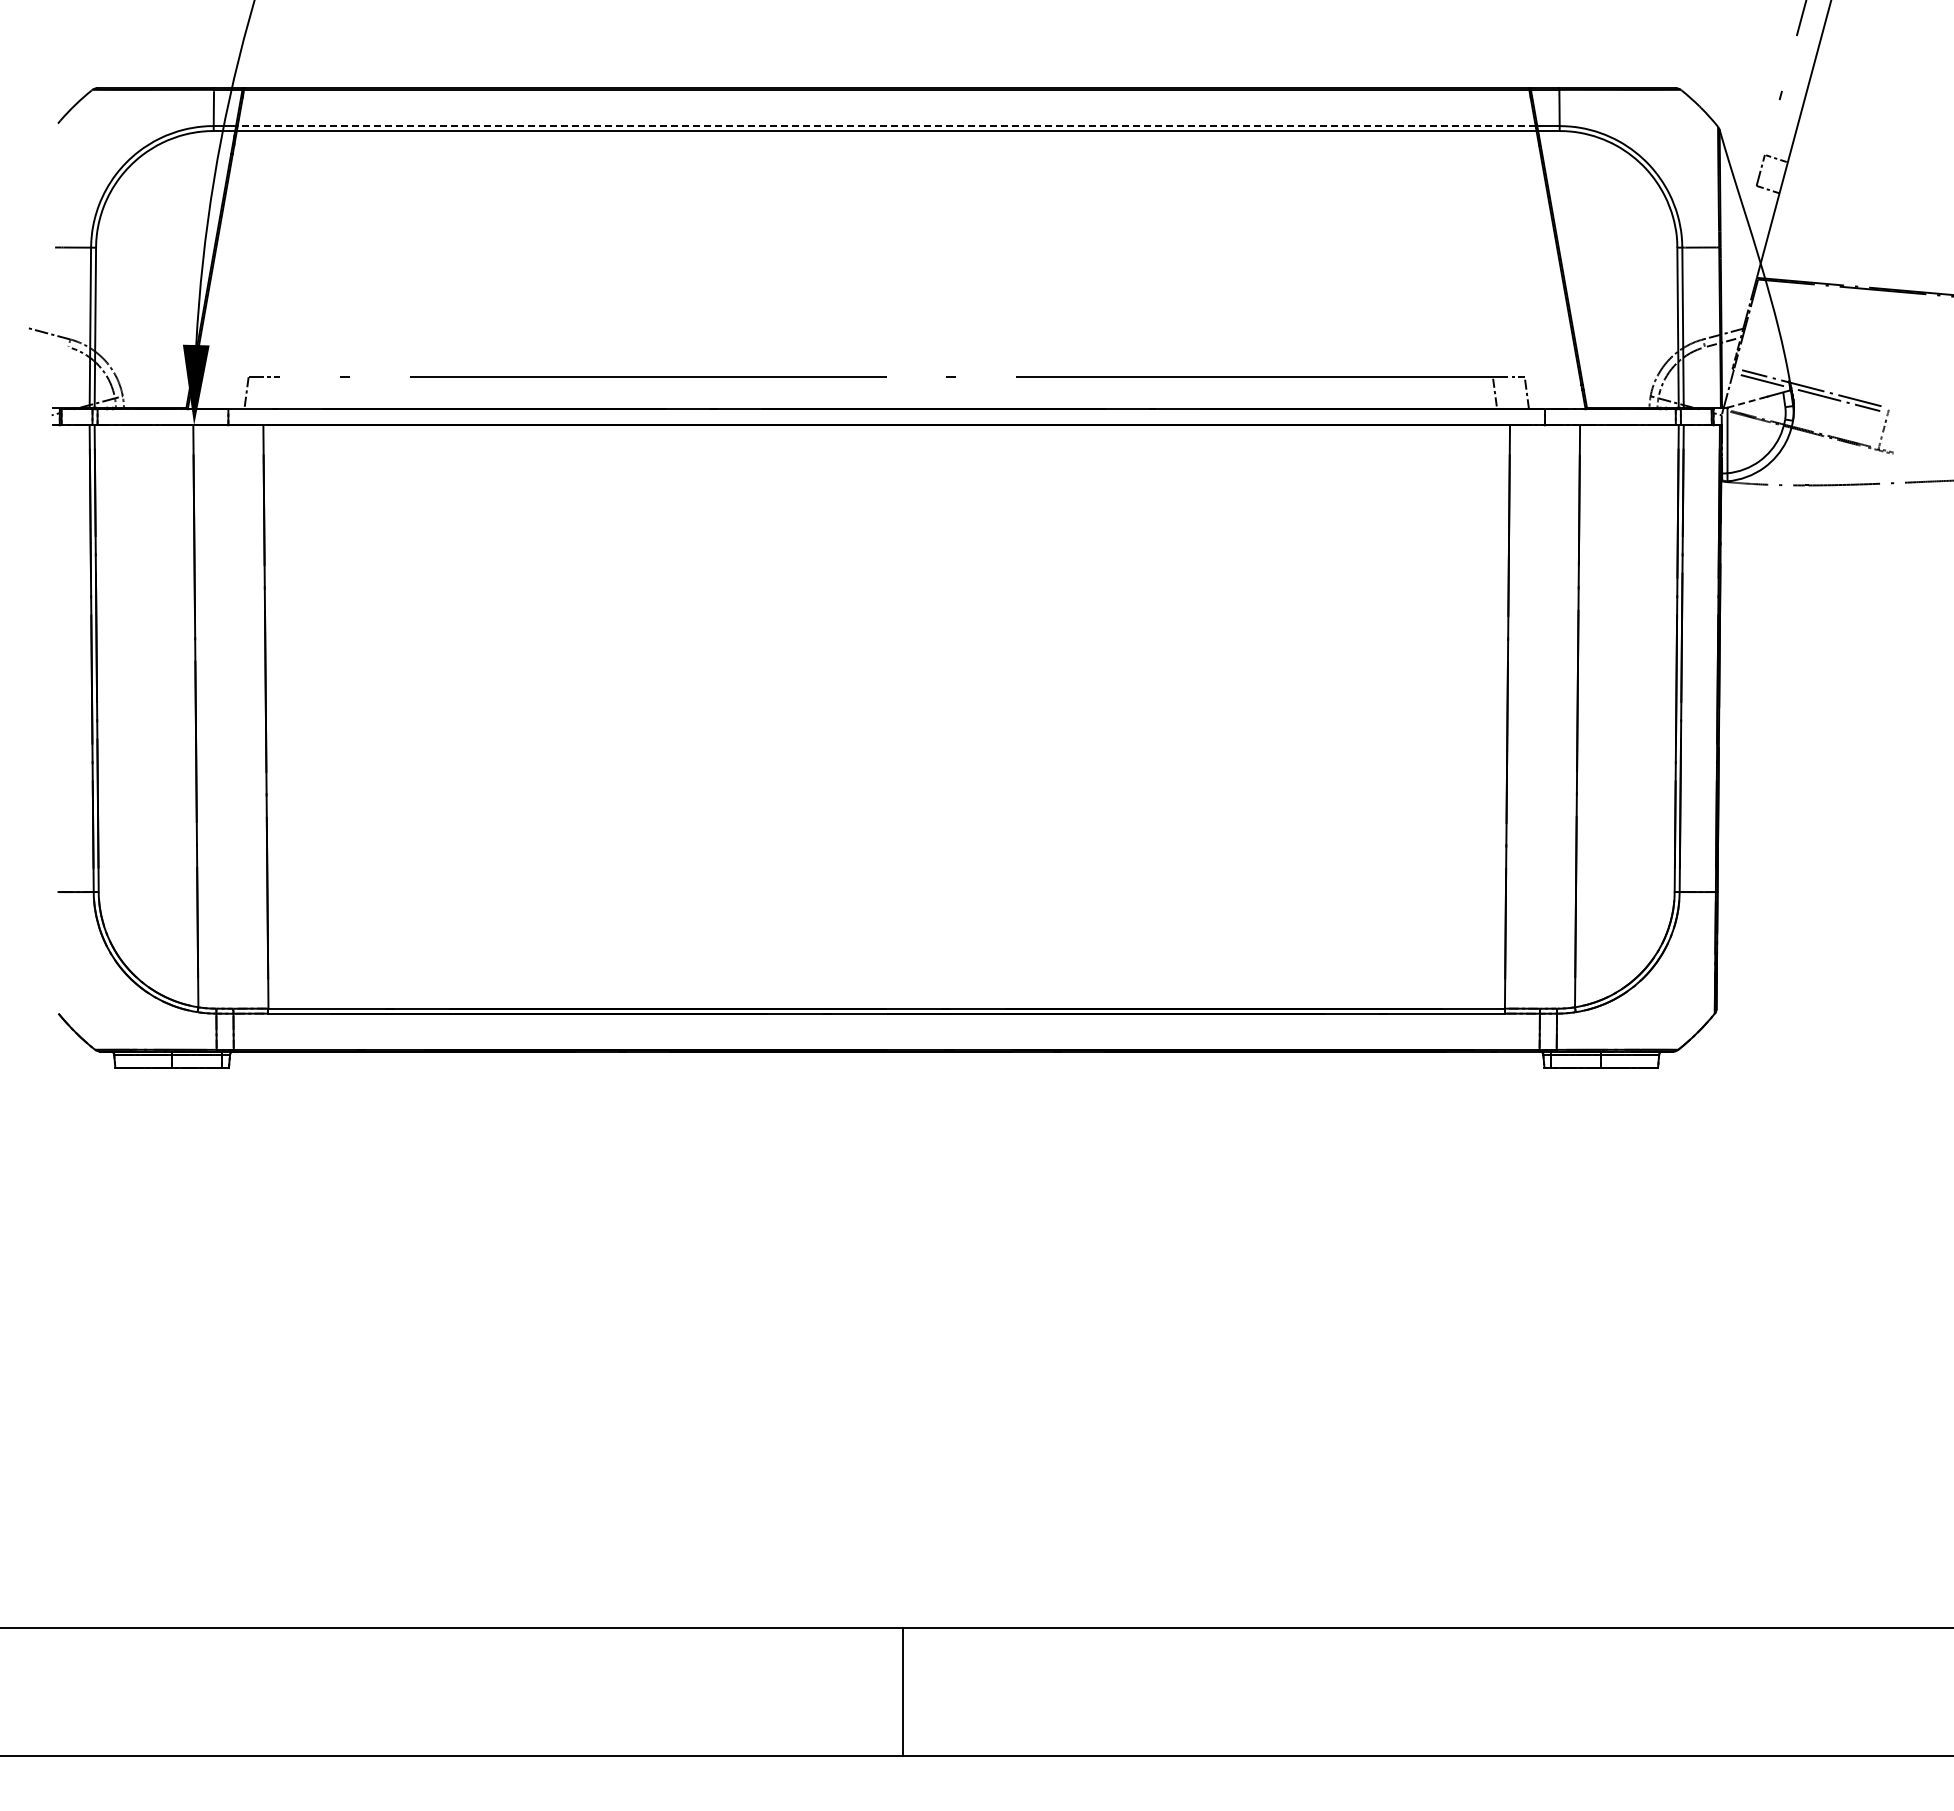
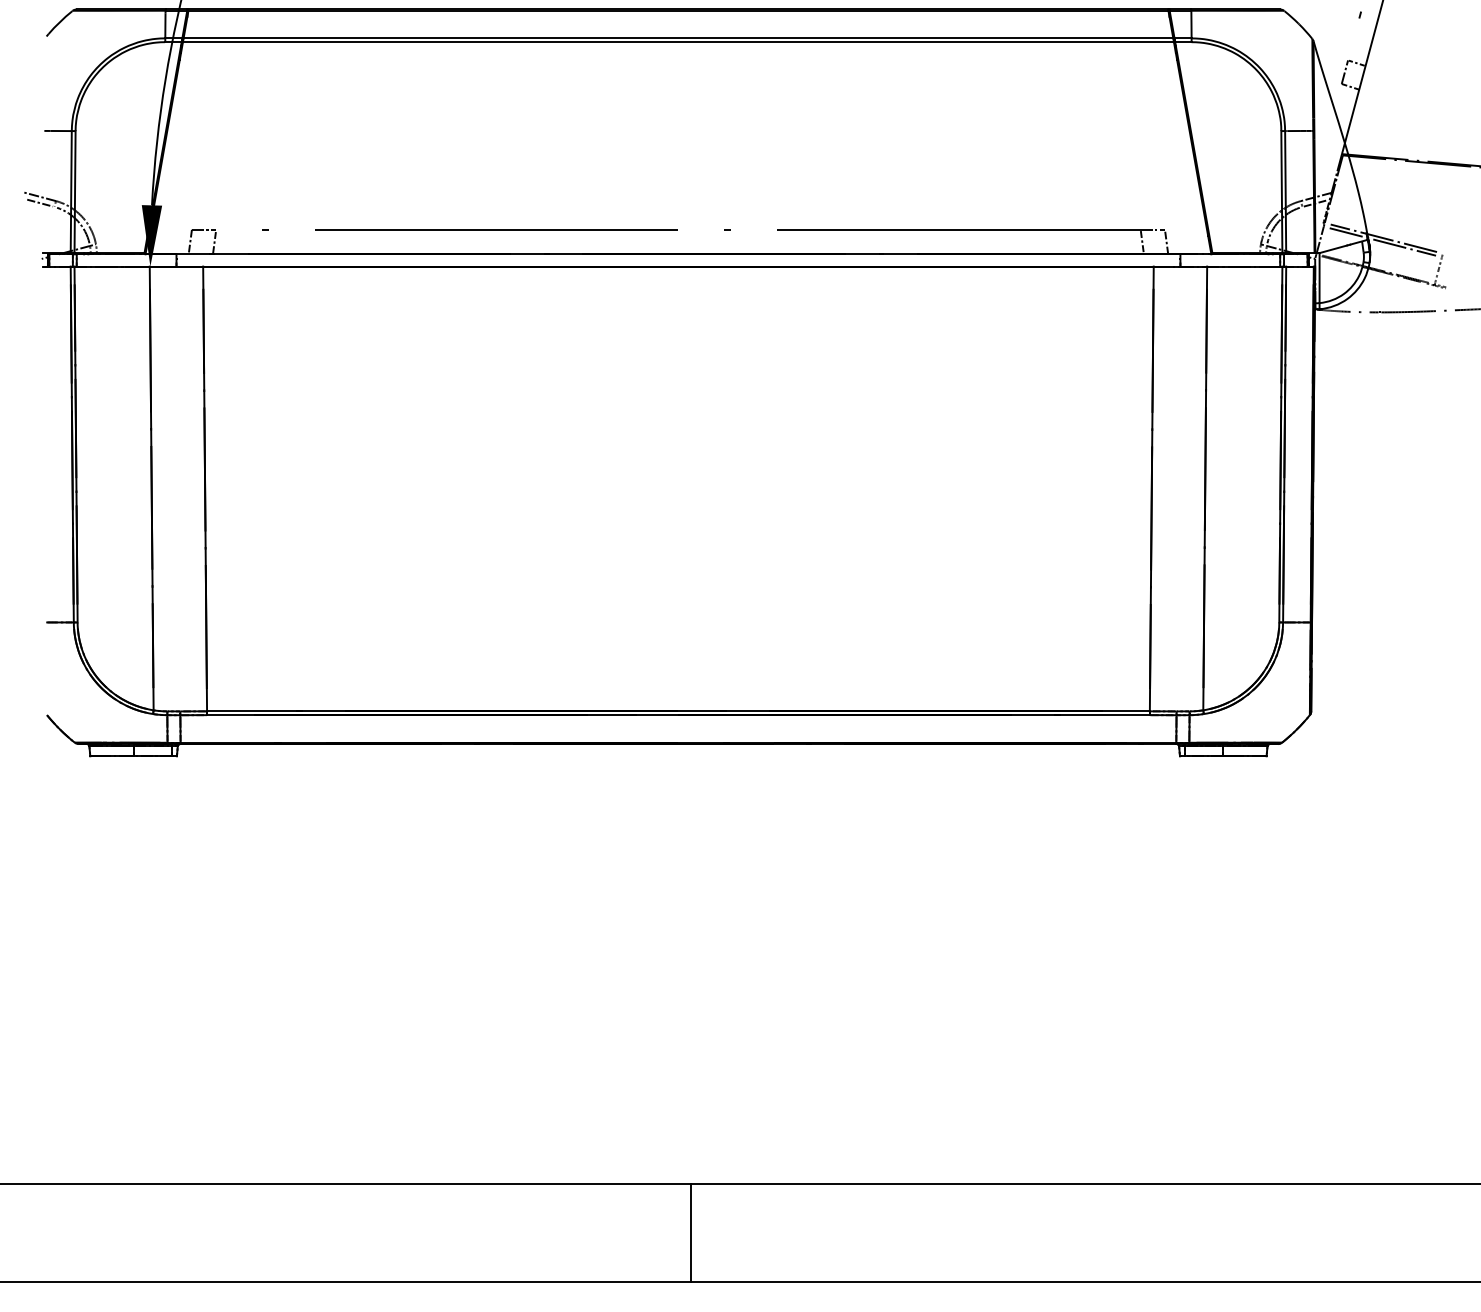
line: (886, 126) -> (678, 38), dashed -> solid
line: (49, 341) -> (40, 202), added
line: (278, 392) -> (214, 241), added
line: (1745, 402) -> (1333, 249), dashed -> solid

